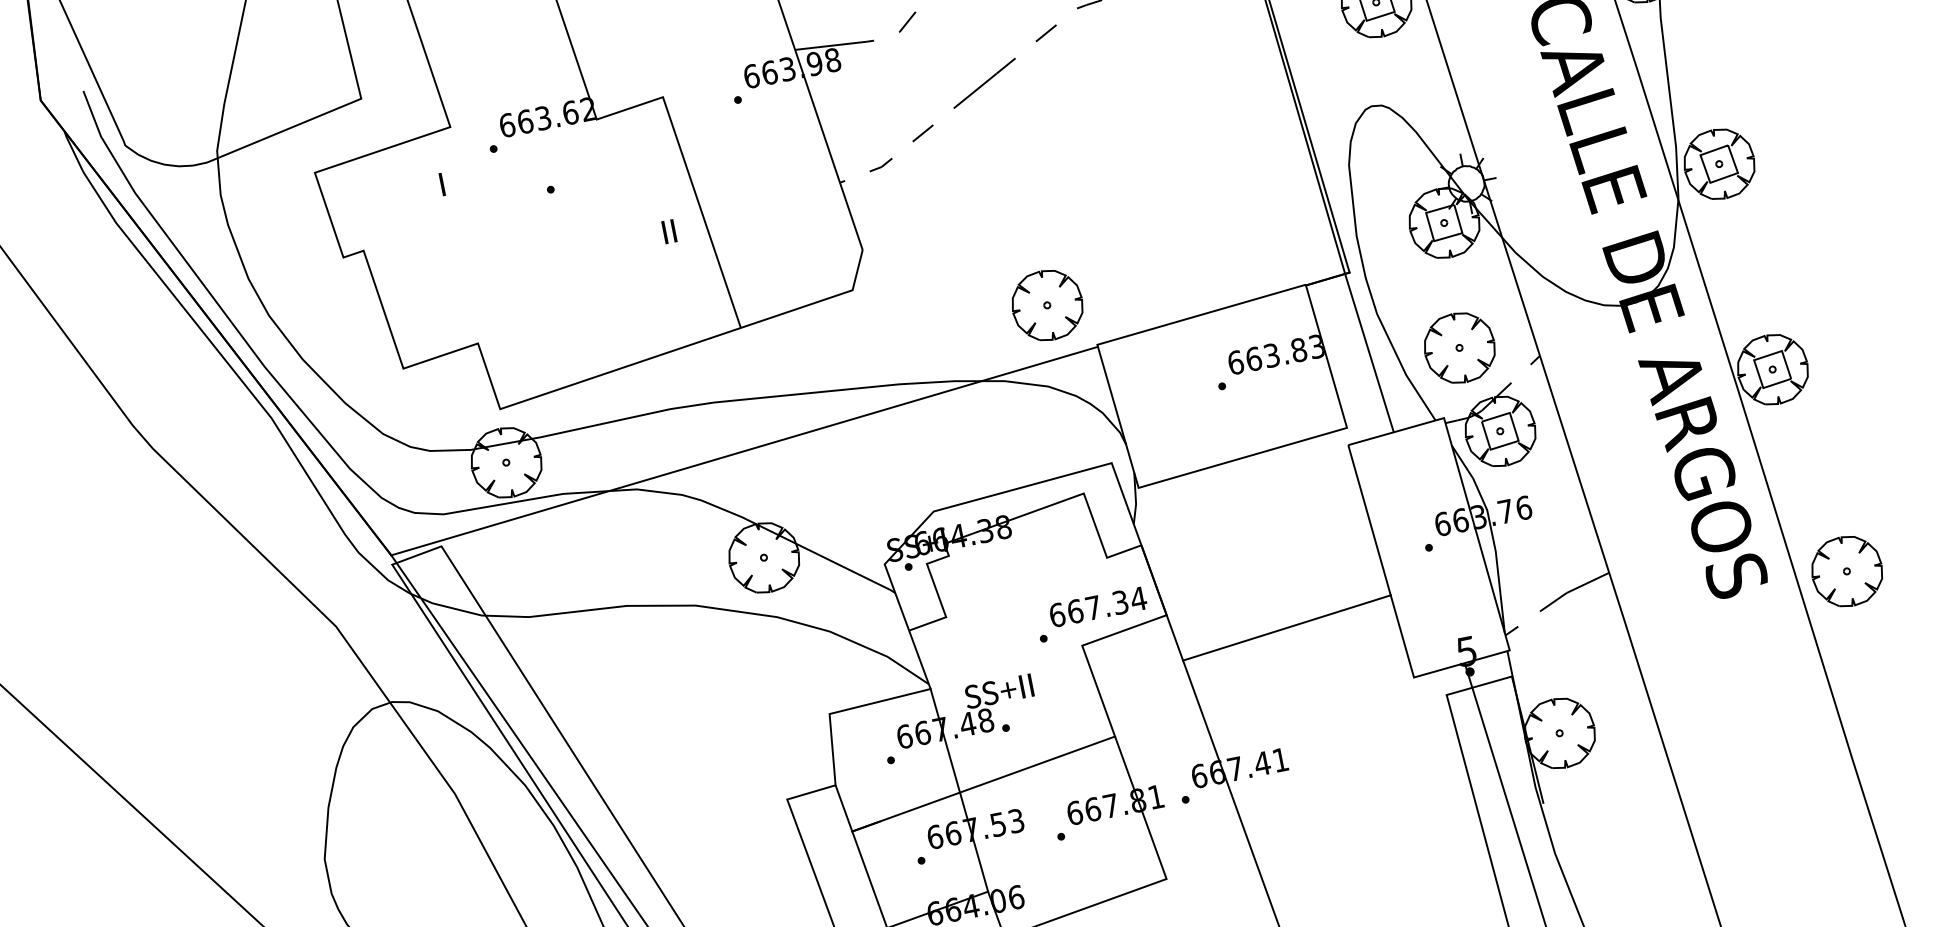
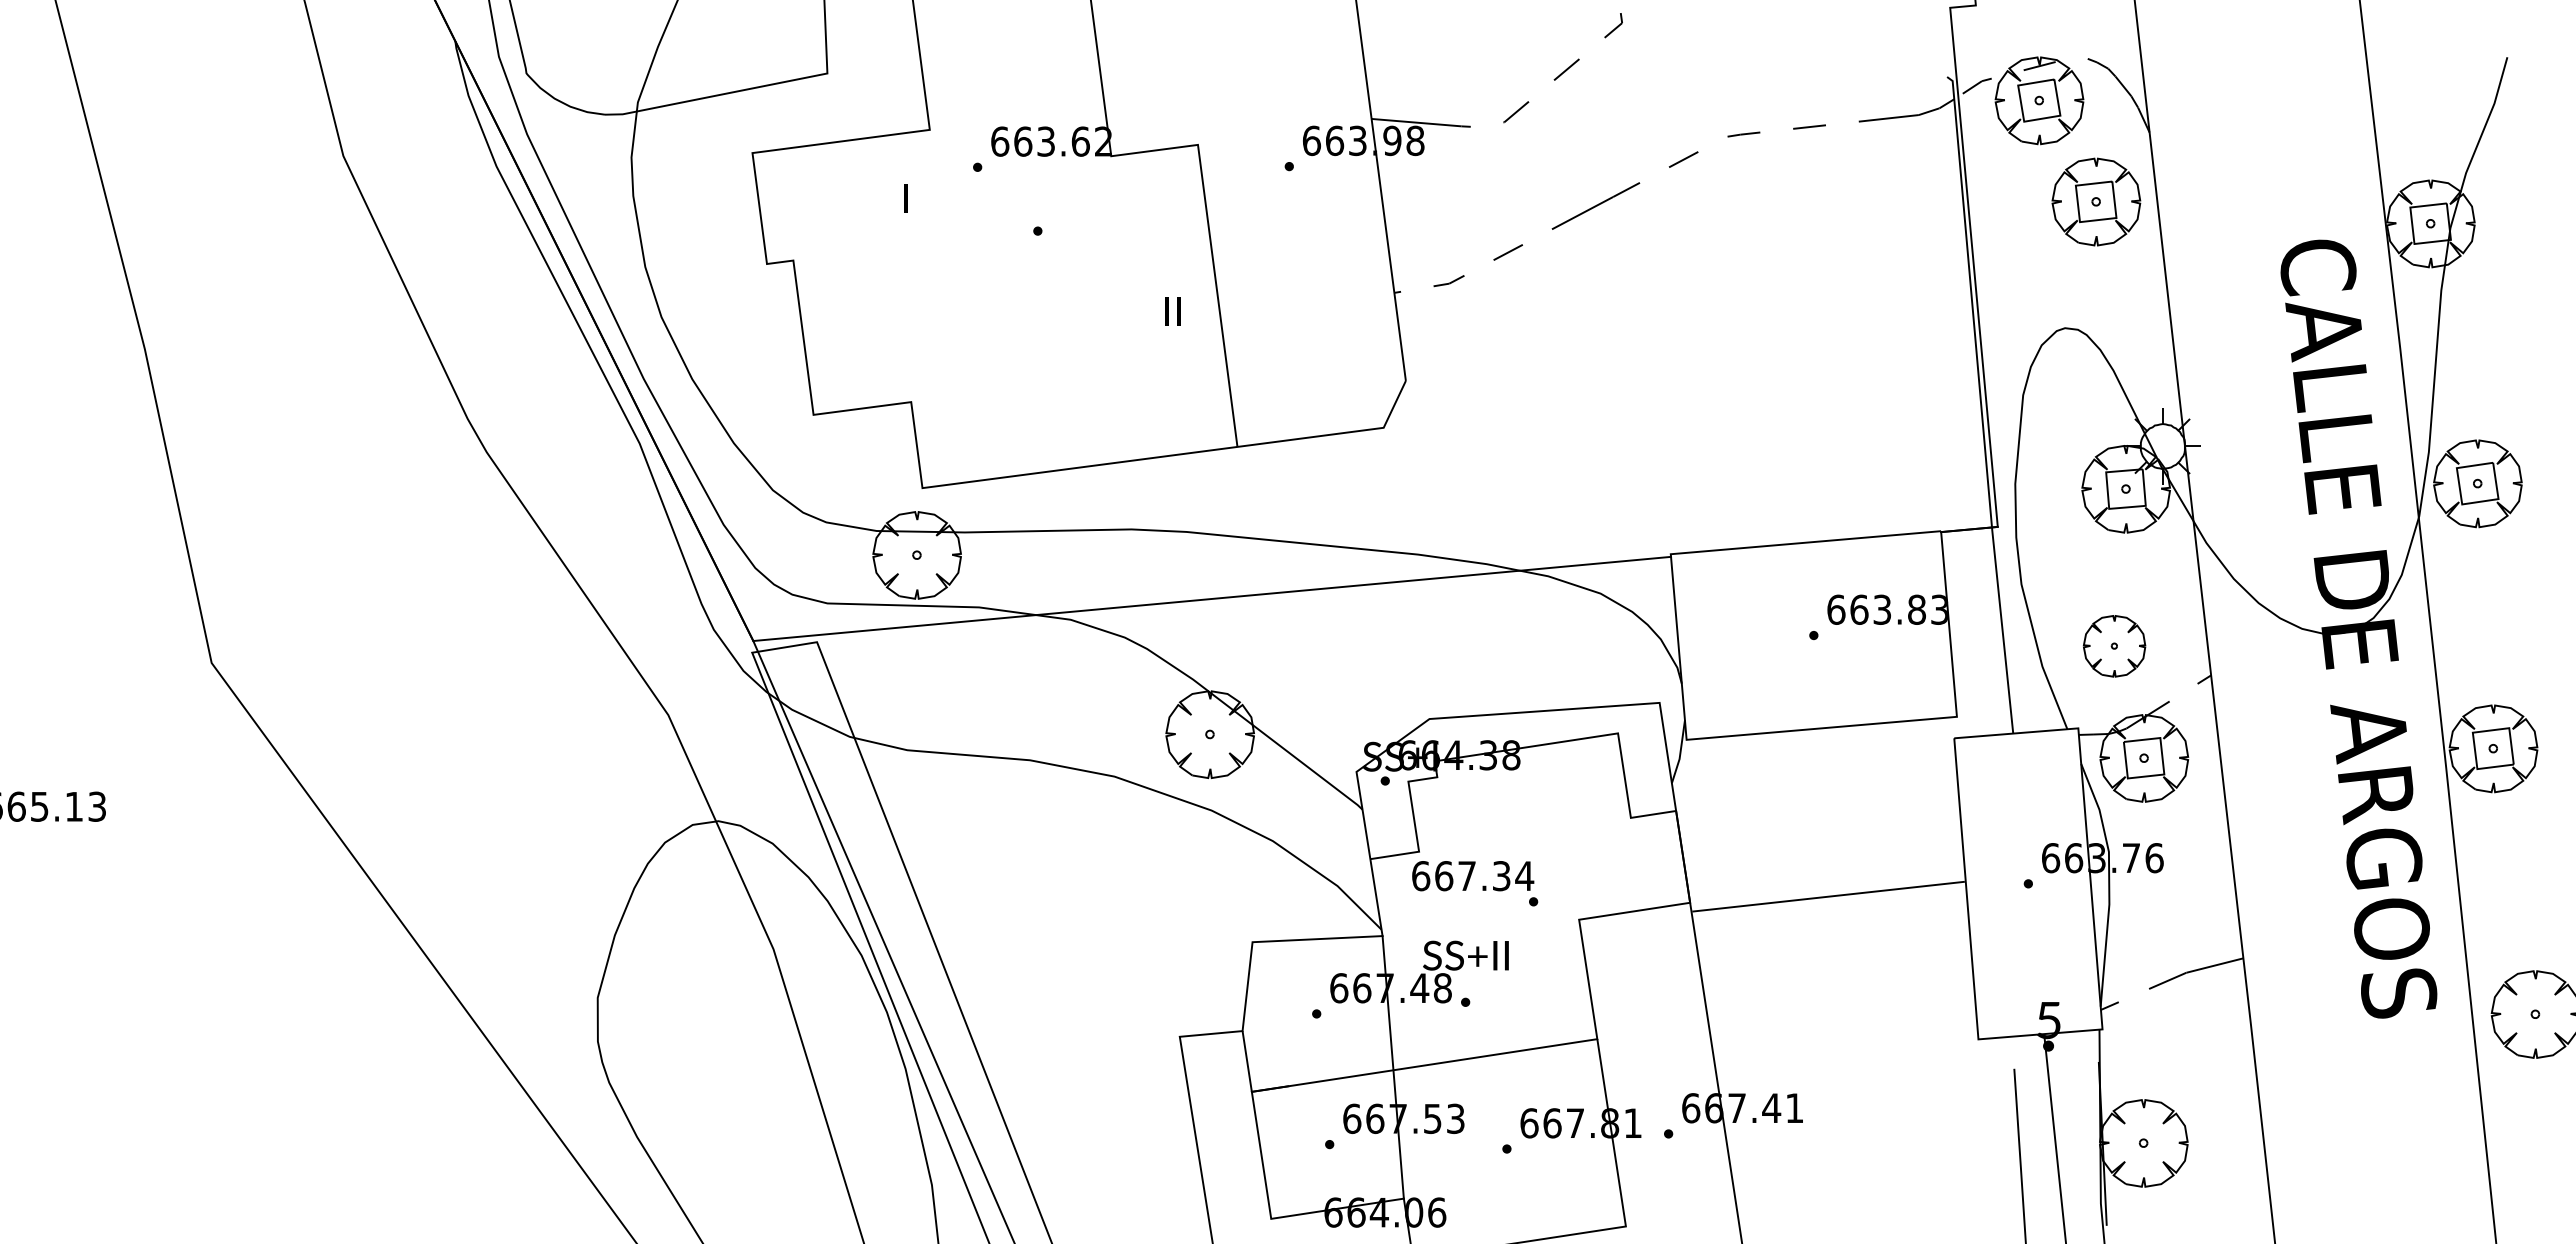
part: (1046, 305) -> (1618, 493), removed
part: (1459, 348) -> (2114, 646), size x0.7
text: (1098, 607) -> (1473, 876), moved
line: (1286, 627) -> (1828, 896), moved
line: (1479, 685) -> (2056, 1064), removed

